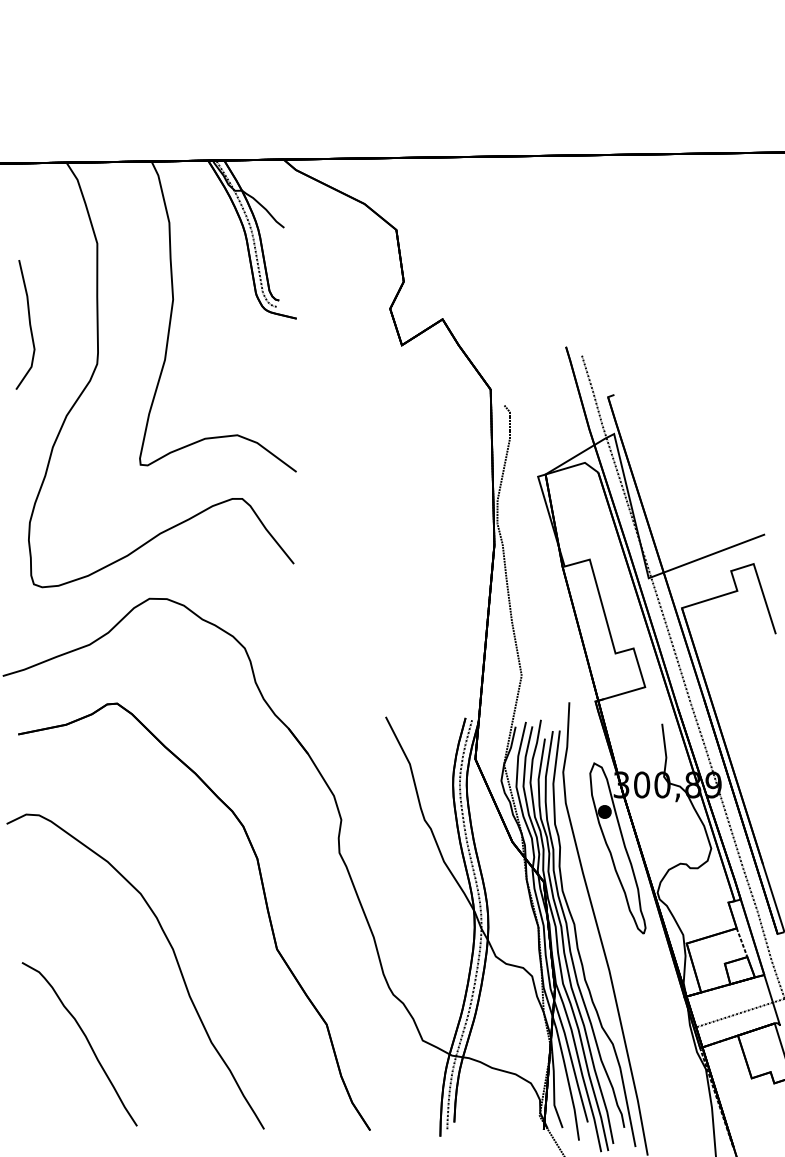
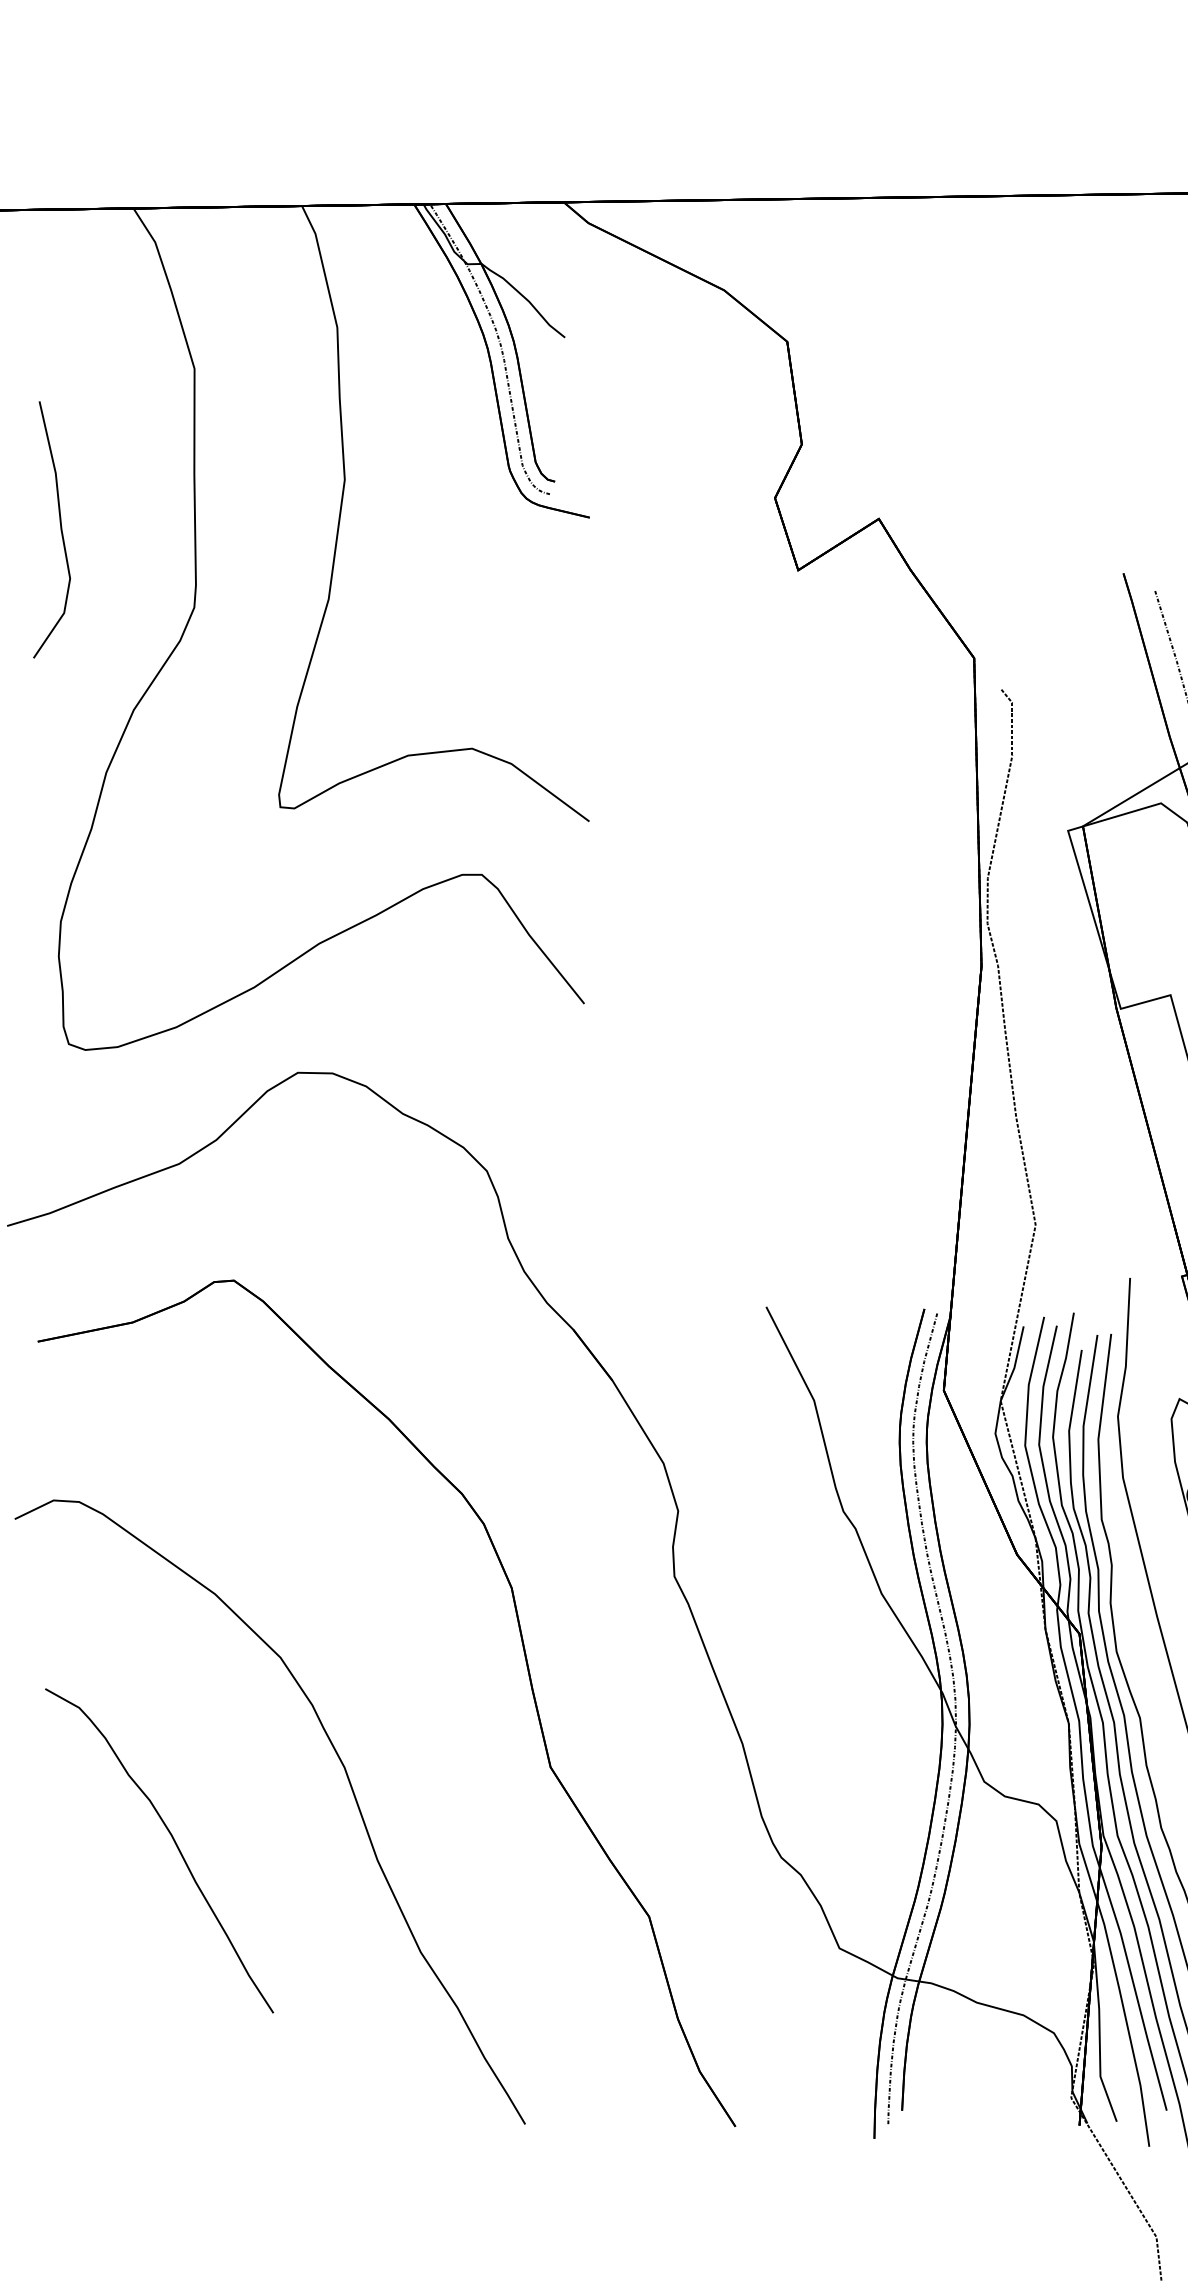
curve: (86, 1040) -> (173, 1843), moved

